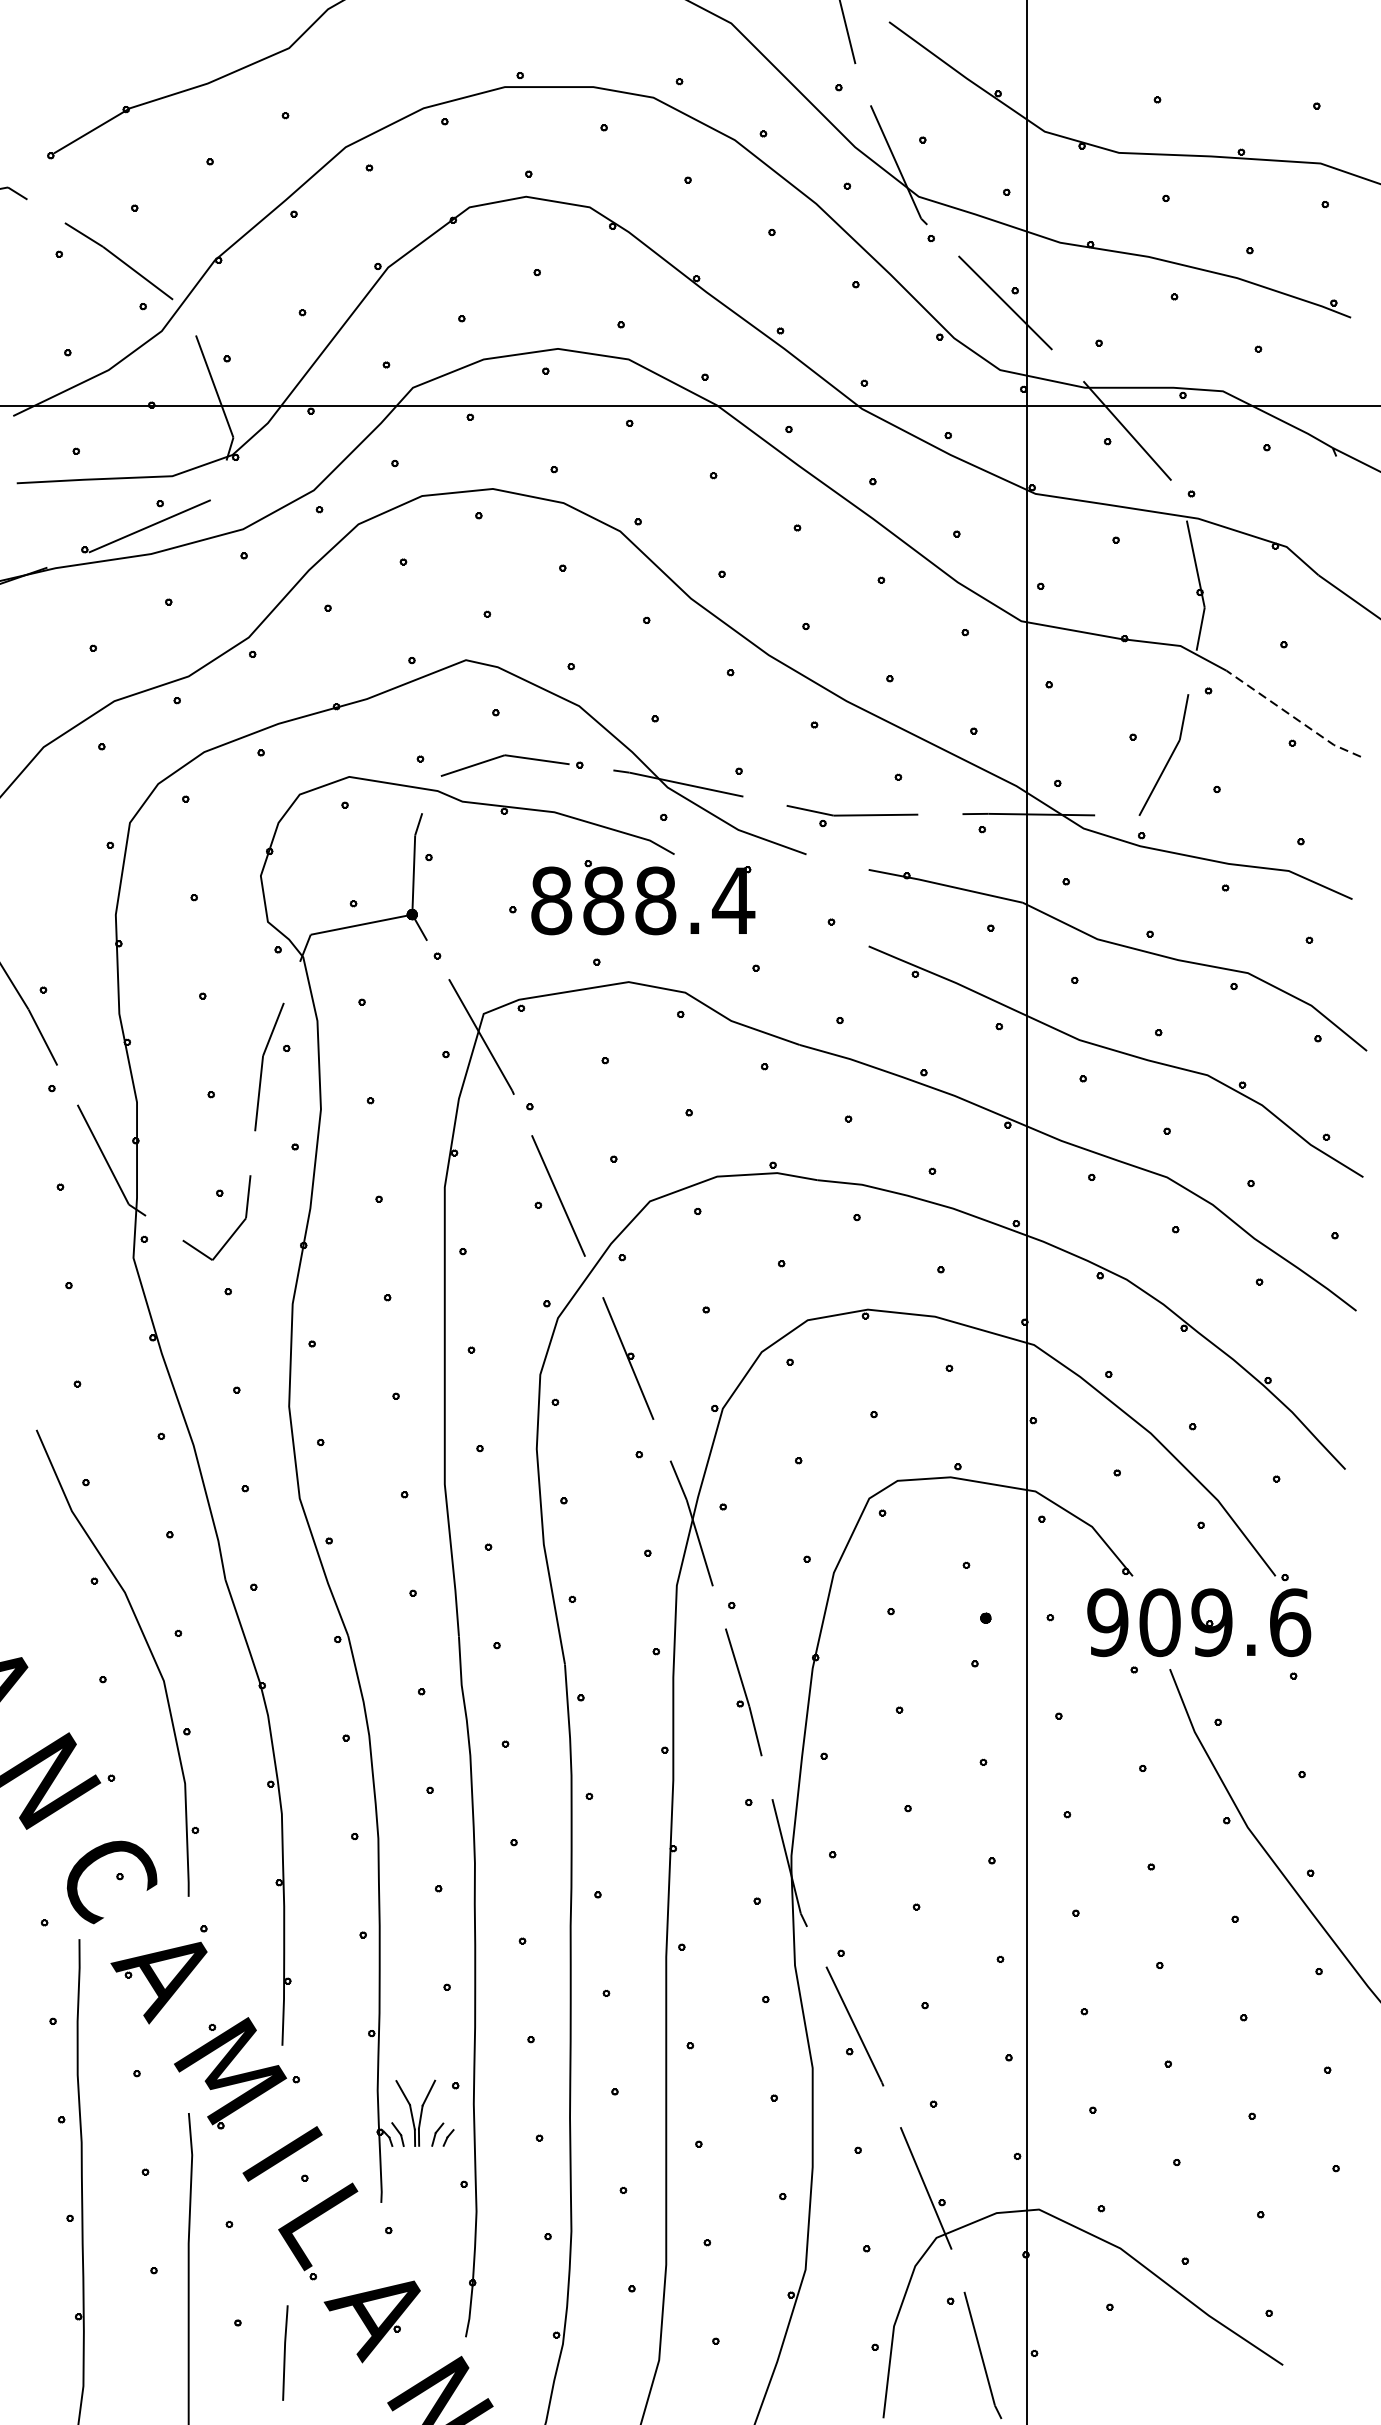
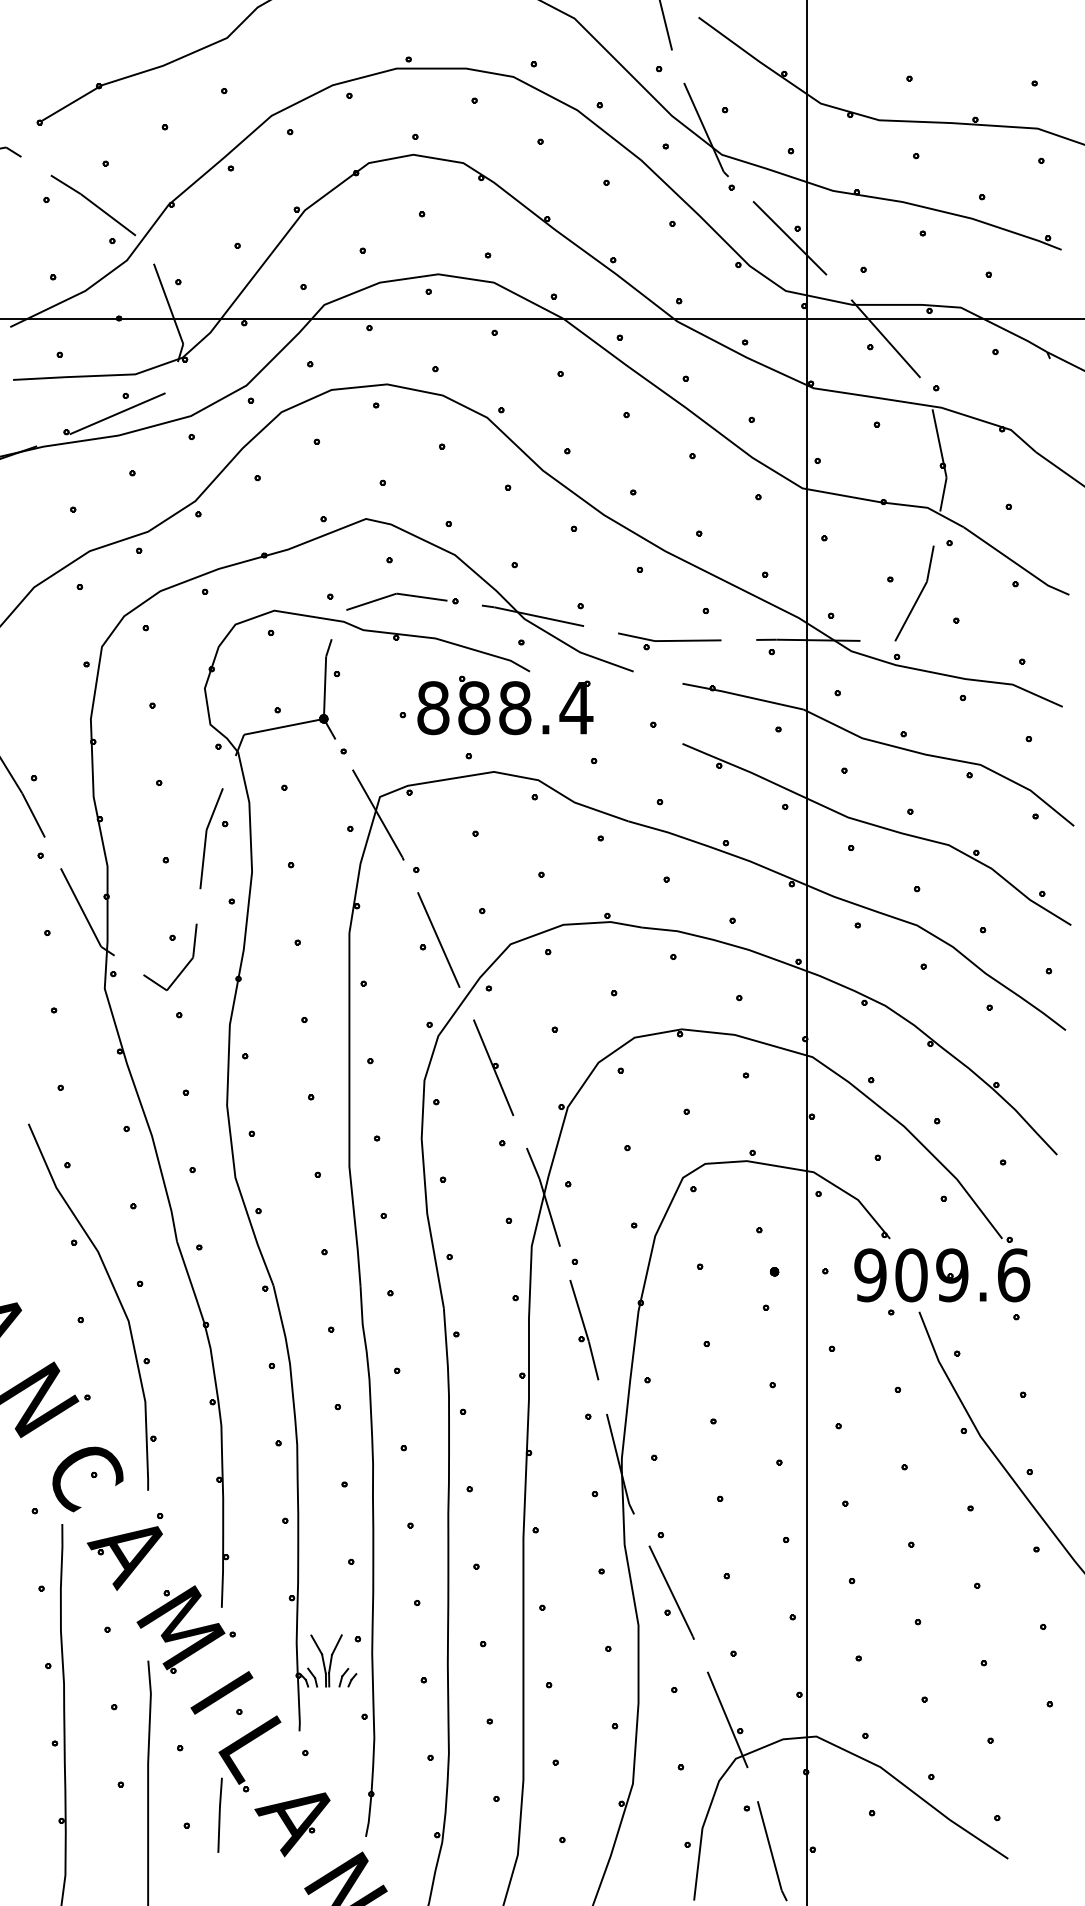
line: (1293, 716) -> (1016, 563), dashed -> solid
line: (284, 2352) -> (219, 1814), moved

